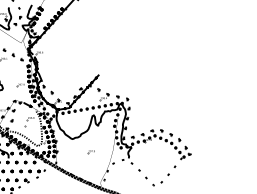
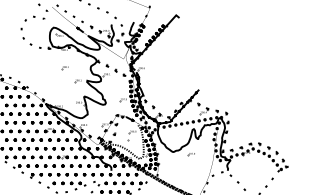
part: (90, 151) -> (190, 154), moved

